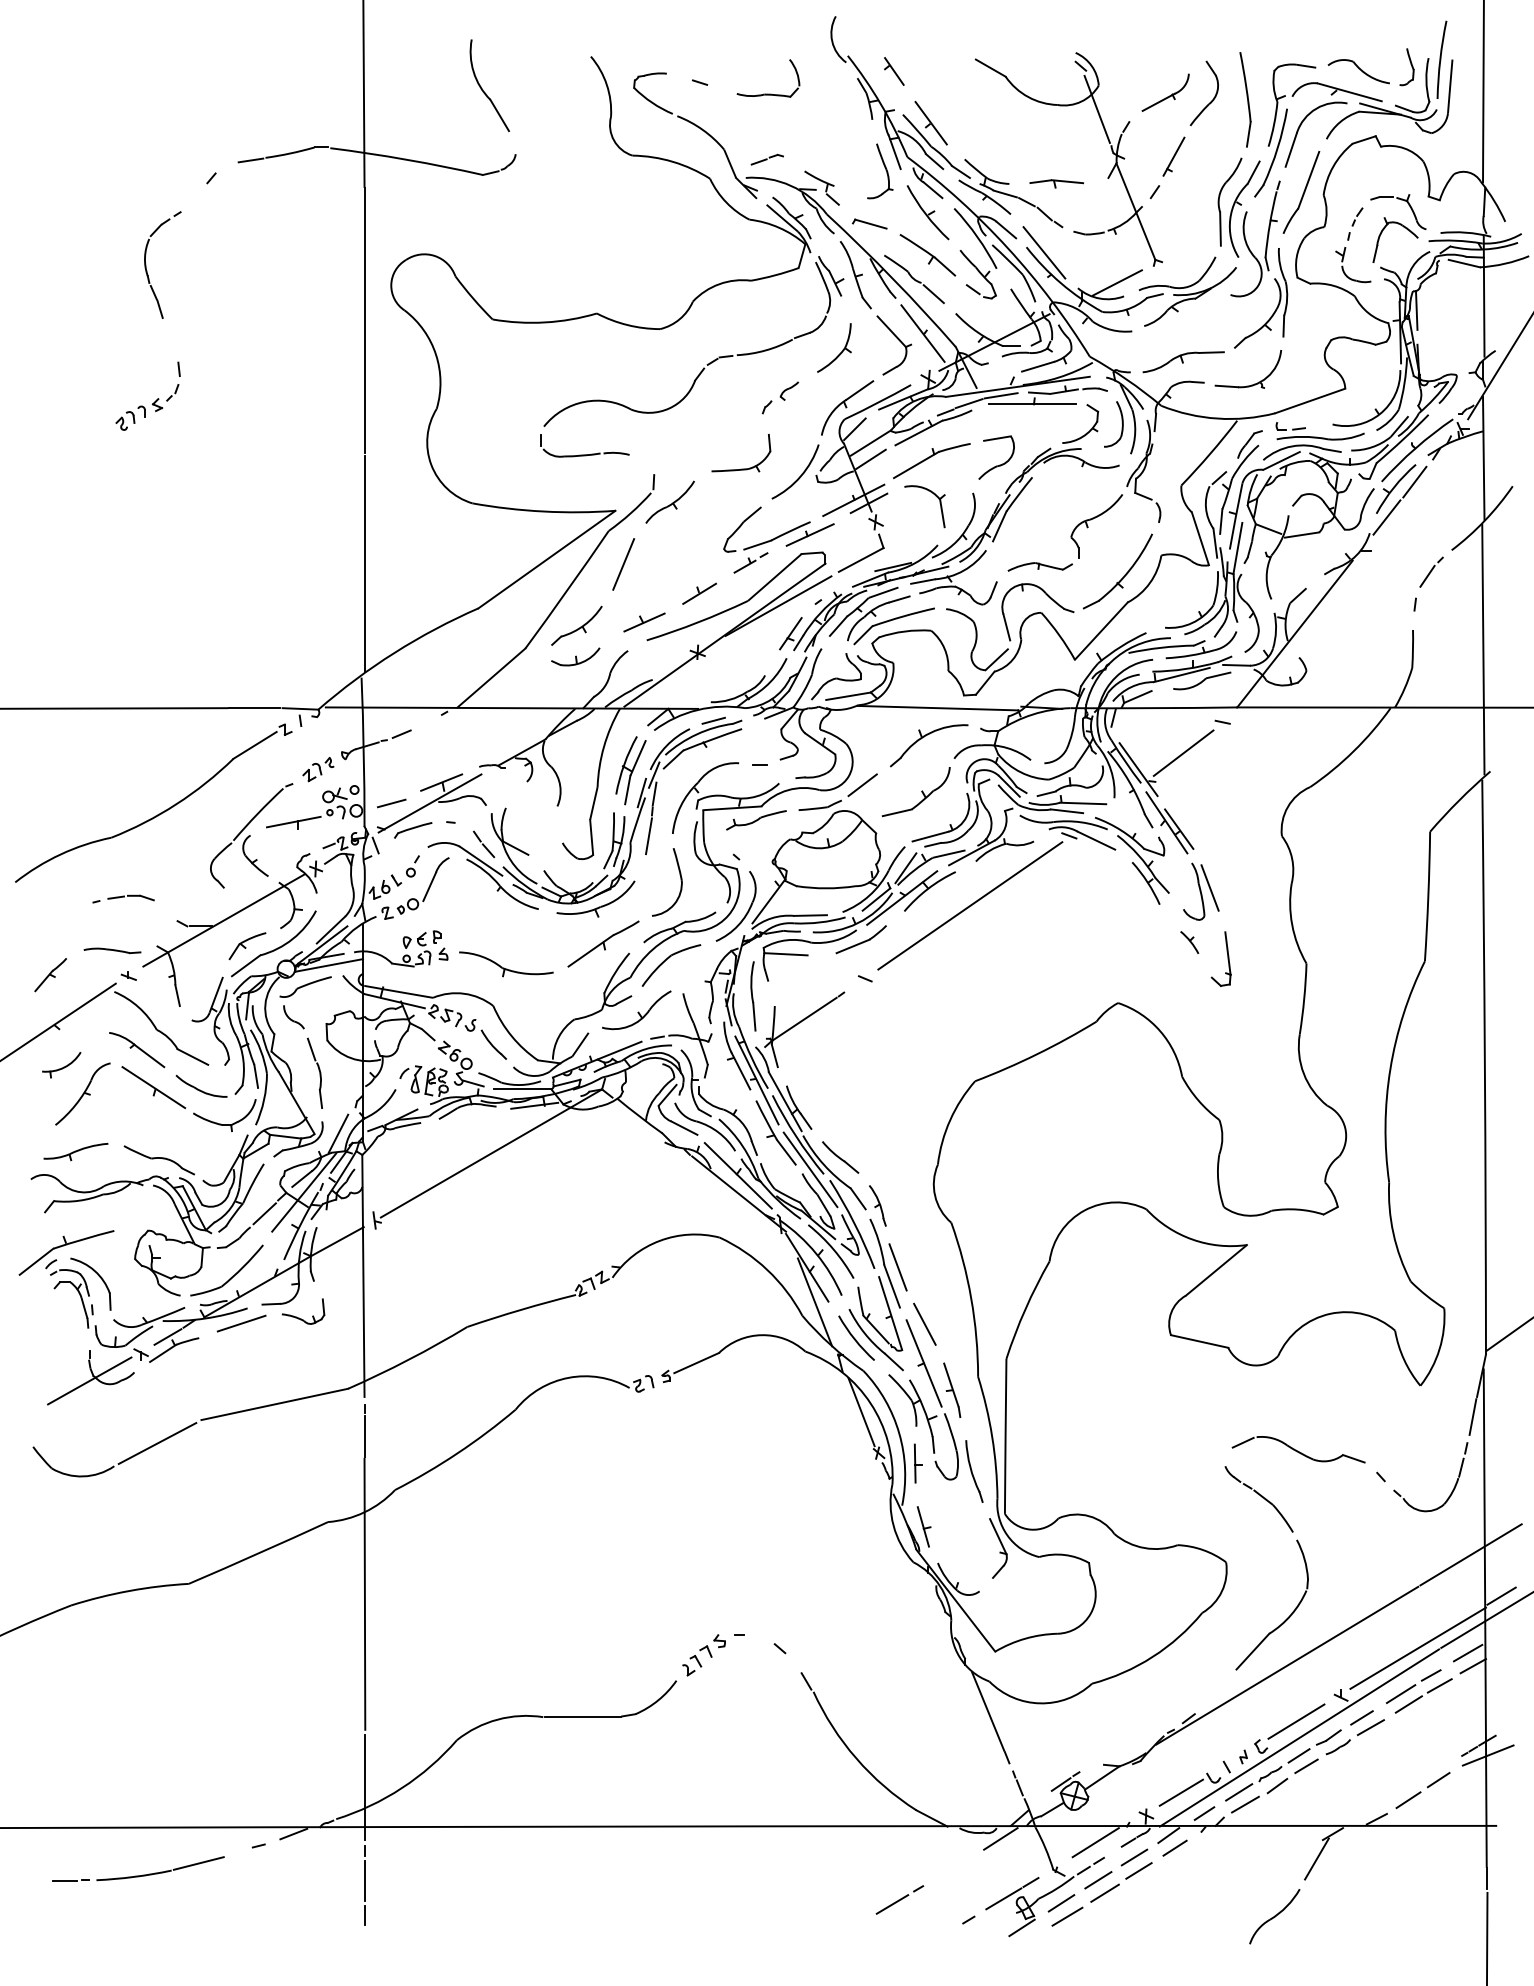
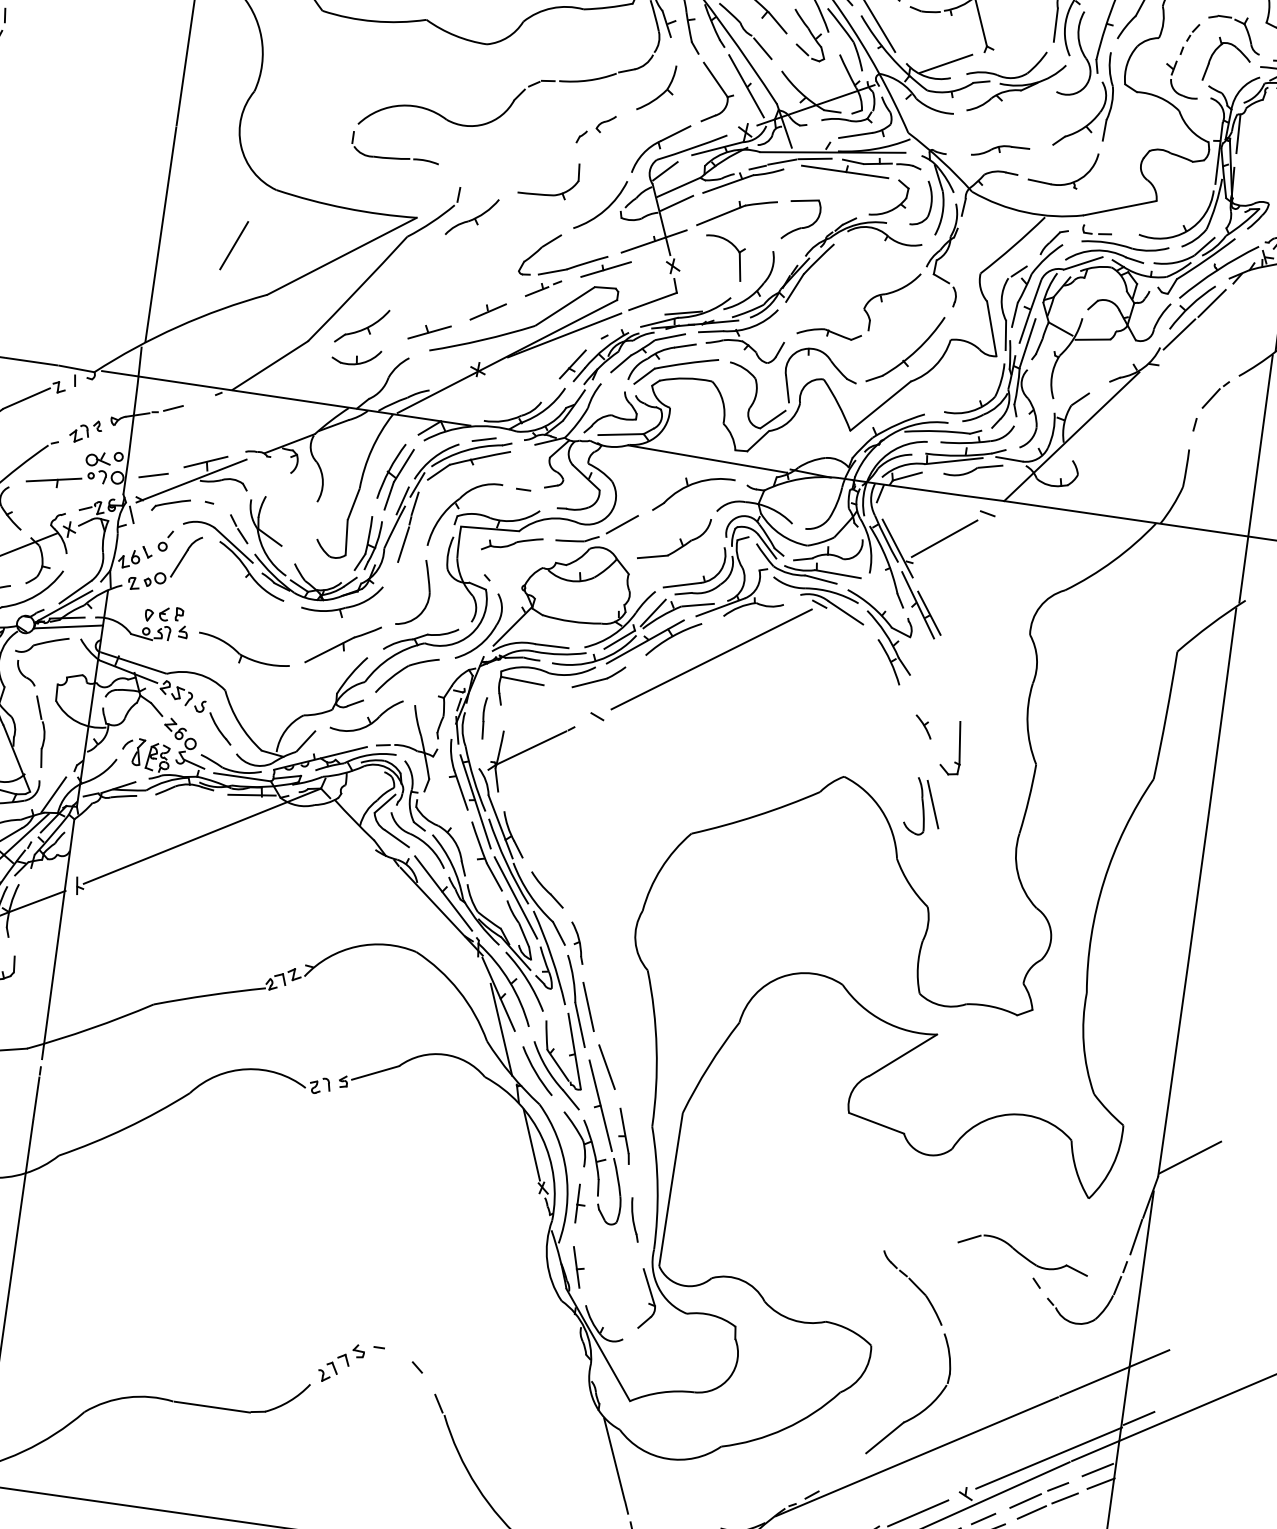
part: (1183, 362) -> (1000, 152), size x0.7
line: (868, 503) -> (668, 246), removed
line: (623, 564) -> (234, 245), moved
part: (1201, 891) -> (924, 806), moved
part: (753, 996) -> (484, 718), size x0.6
part: (1298, 1449) -> (1023, 1253), moved
part: (974, 1471) -> (635, 1219), size x0.7

